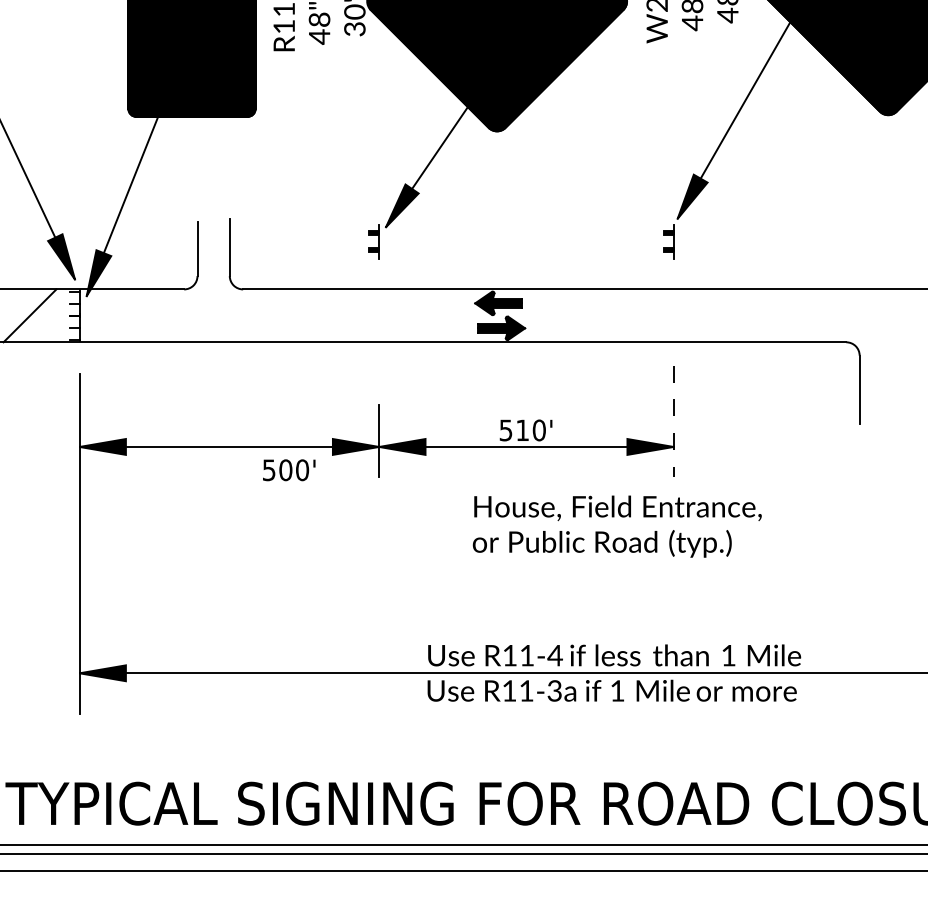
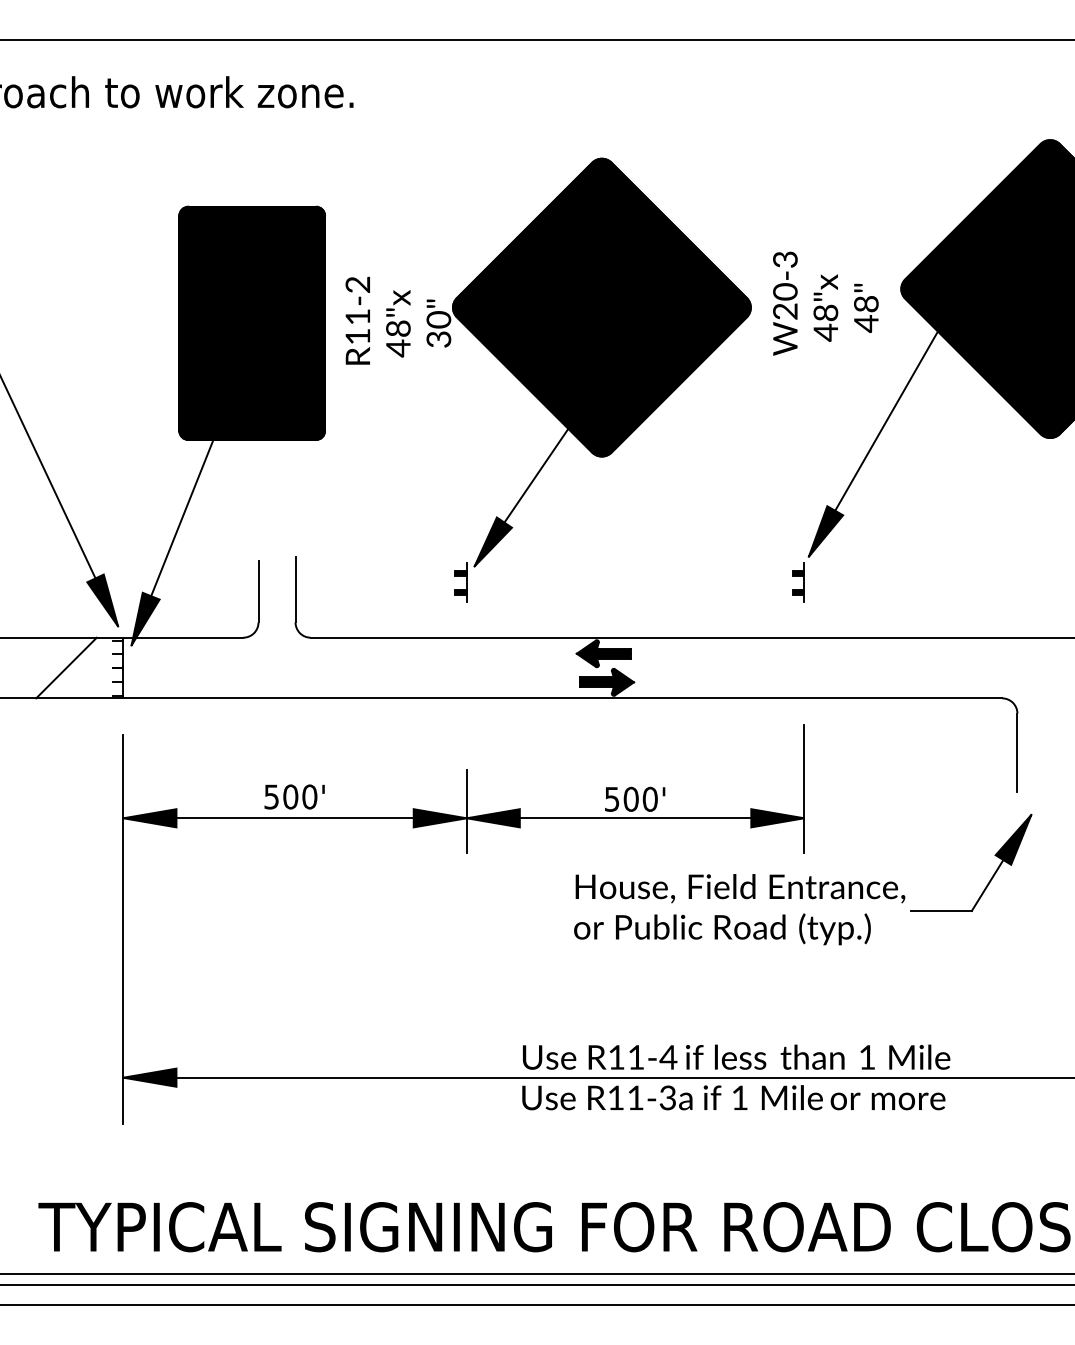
line: (673, 421) -> (804, 789), dashed -> solid
text: (522, 429) -> (630, 798), 510' -> 500'
text: (289, 469) -> (294, 796), moved
part: (839, 479) -> (994, 855), added

